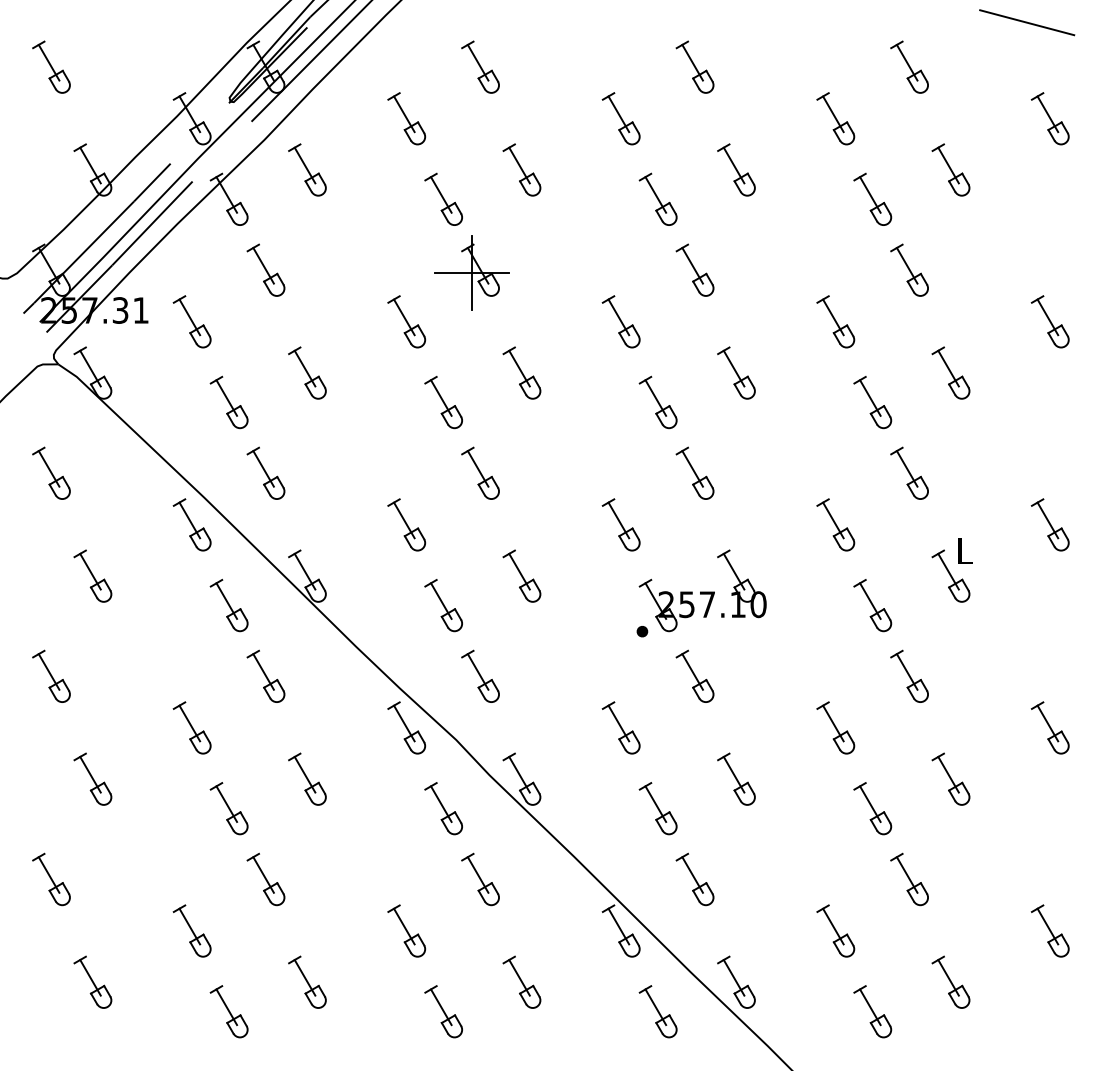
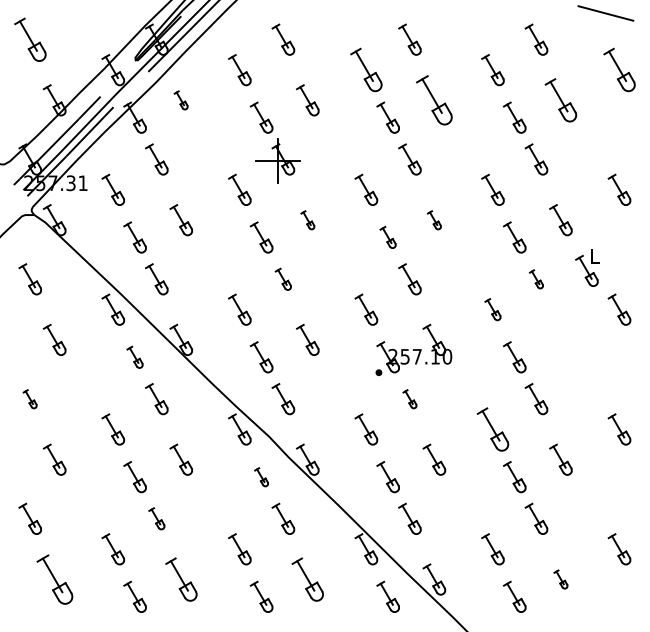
part: (50, 66) -> (29, 39), size x1.4
part: (621, 119) -> (366, 70), size x1.4
part: (1050, 119) -> (619, 70), size x1.4
part: (306, 170) -> (180, 100), size x0.6
part: (736, 170) -> (434, 100), size x1.6
part: (950, 170) -> (560, 100), size x1.4
part: (521, 373) -> (307, 220), size x0.6
part: (736, 373) -> (434, 220), size x0.6
part: (656, 402) -> (387, 237), size x0.7
part: (480, 473) -> (283, 279), size x0.7
part: (909, 473) -> (536, 279), size x0.6
part: (834, 524) -> (492, 309), size x0.7
part: (951, 570) -> (587, 267), moved
part: (228, 605) -> (134, 357), size x0.7
part: (50, 677) -> (29, 399), size x0.6
part: (694, 677) -> (409, 399), size x0.6
part: (834, 727) -> (492, 429), size x1.4
part: (443, 809) -> (261, 477), size x0.6
part: (265, 878) -> (156, 518), size x0.7
part: (92, 982) -> (54, 579), size x1.6
part: (306, 982) -> (180, 579), size x1.4
part: (521, 982) -> (307, 579), size x1.4
part: (950, 982) -> (560, 579), size x0.6

